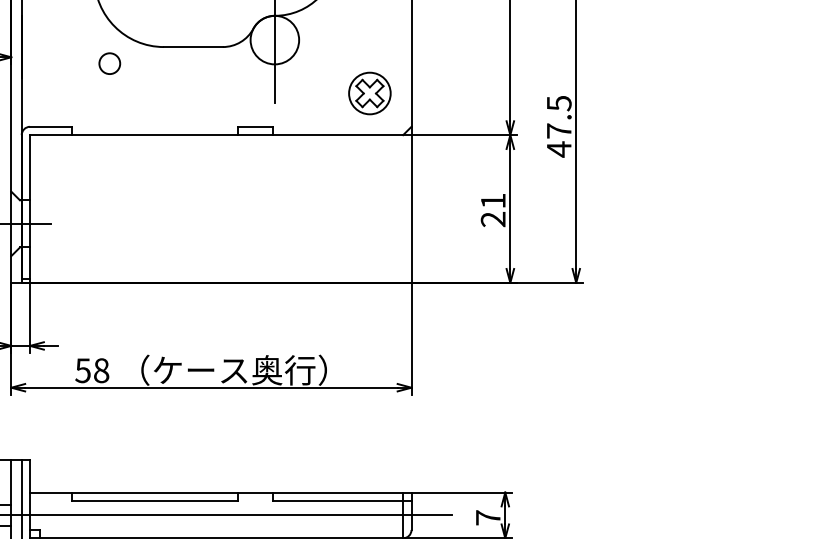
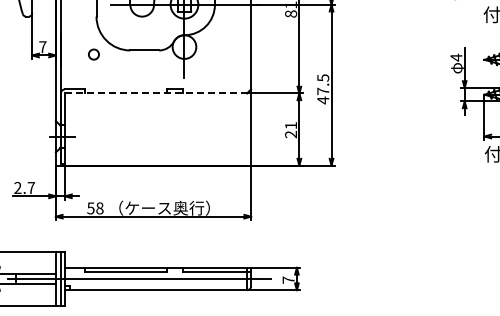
circle: (108, 63) -> (93, 54), moved
part: (369, 94) -> (230, 73), removed
line: (217, 135) -> (156, 93), solid -> dashed

